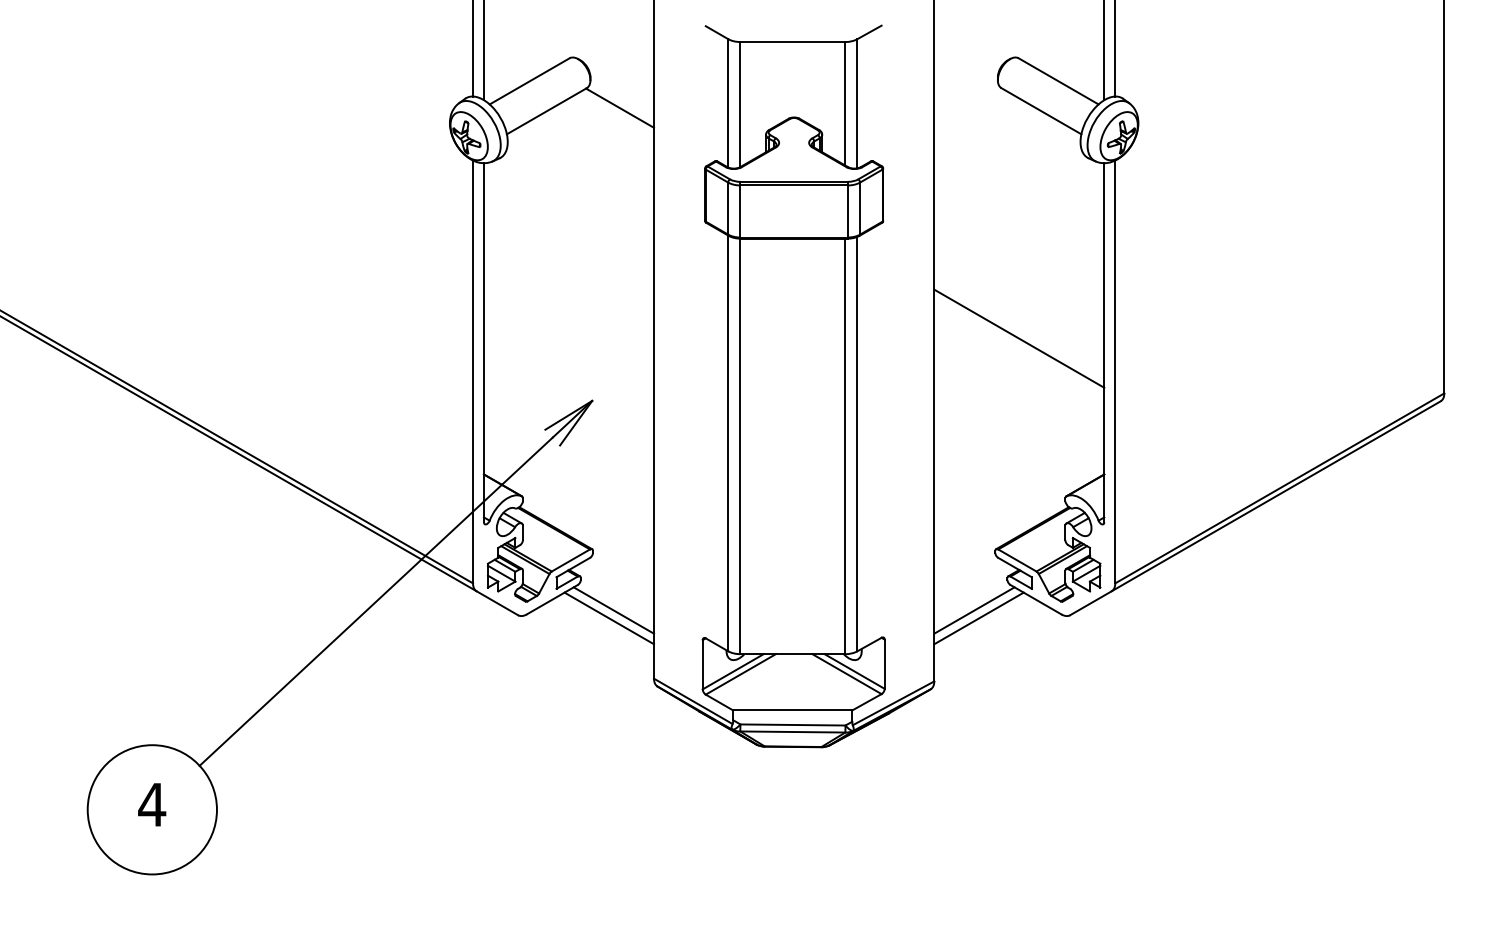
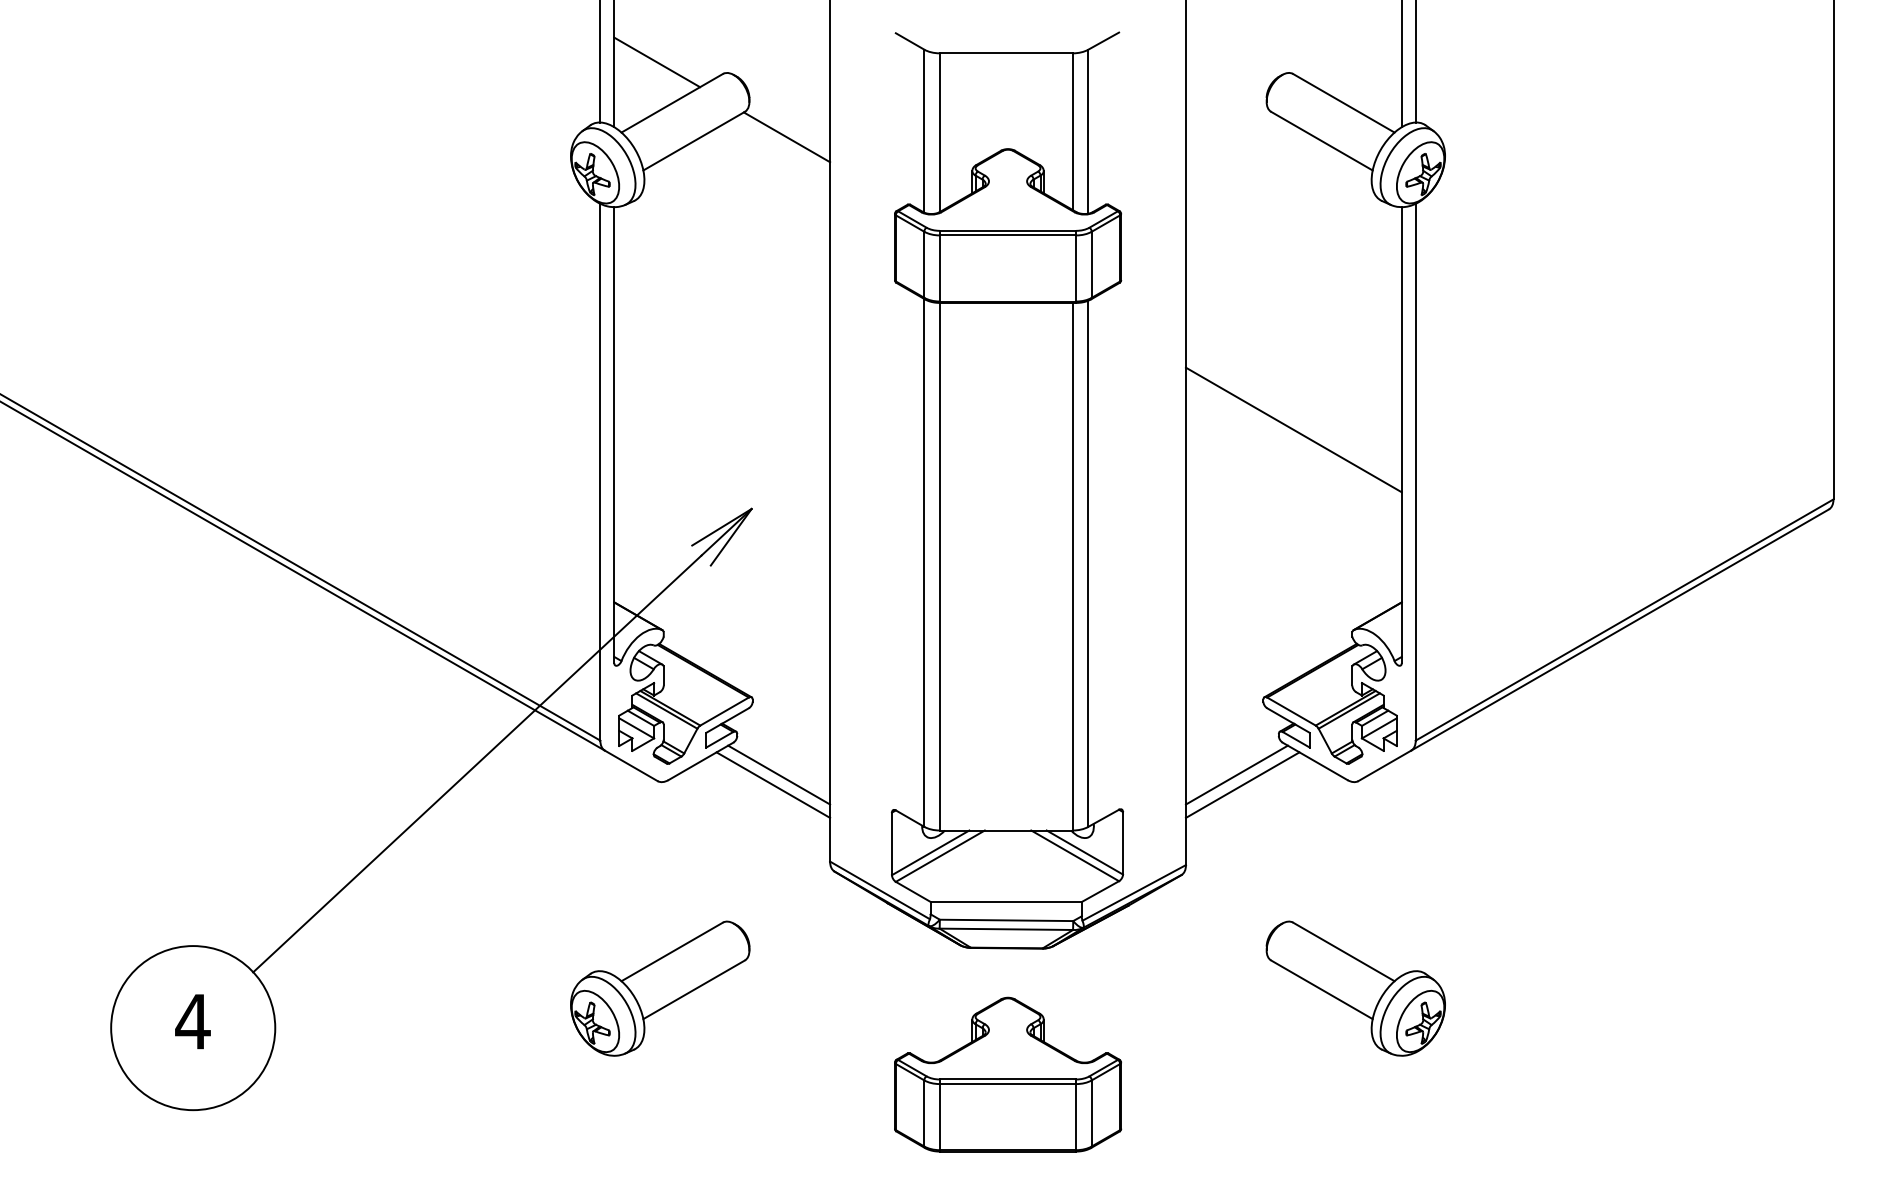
line: (517, 48) -> (656, 61), added
part: (520, 778) -> (660, 988), added
part: (1068, 778) -> (1356, 988), added
part: (794, 846) -> (1008, 1074), added

